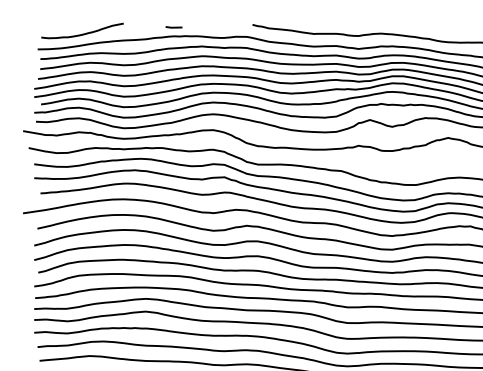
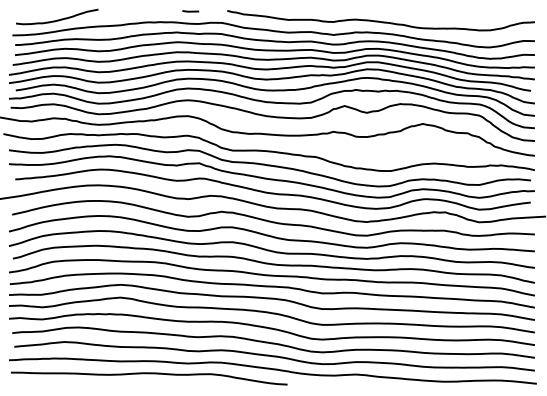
line: (173, 27) -> (190, 11), moved

